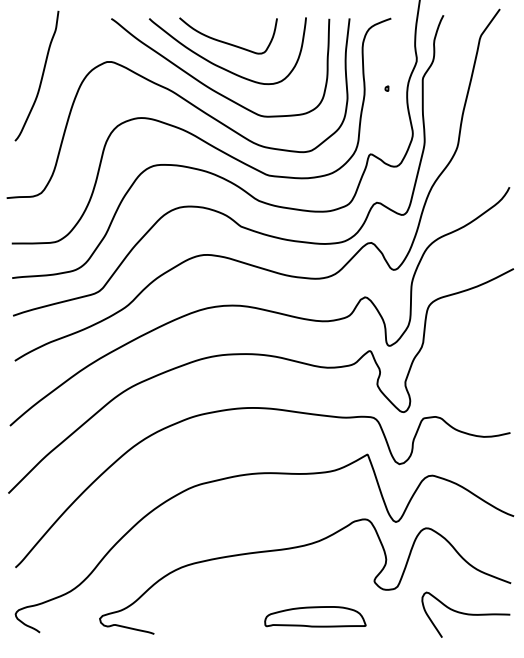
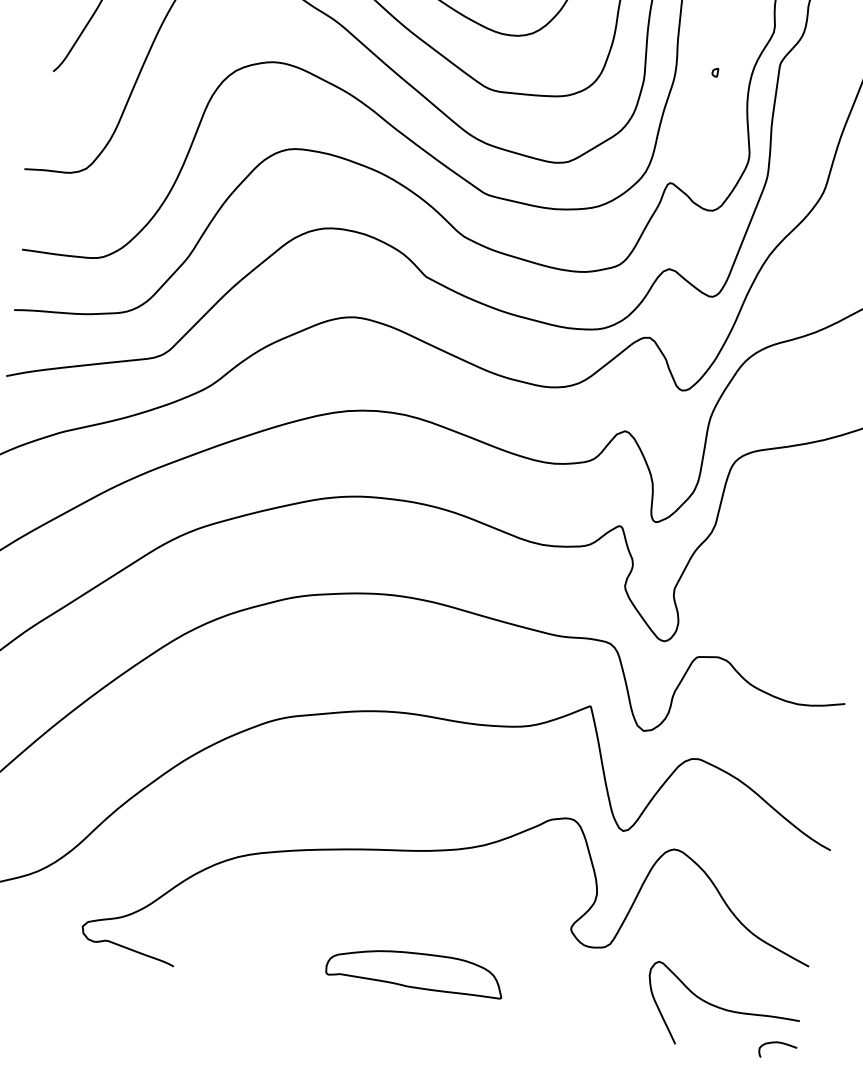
part: (315, 616) -> (415, 969), moved
curve: (499, 629) -> (777, 1044), added

